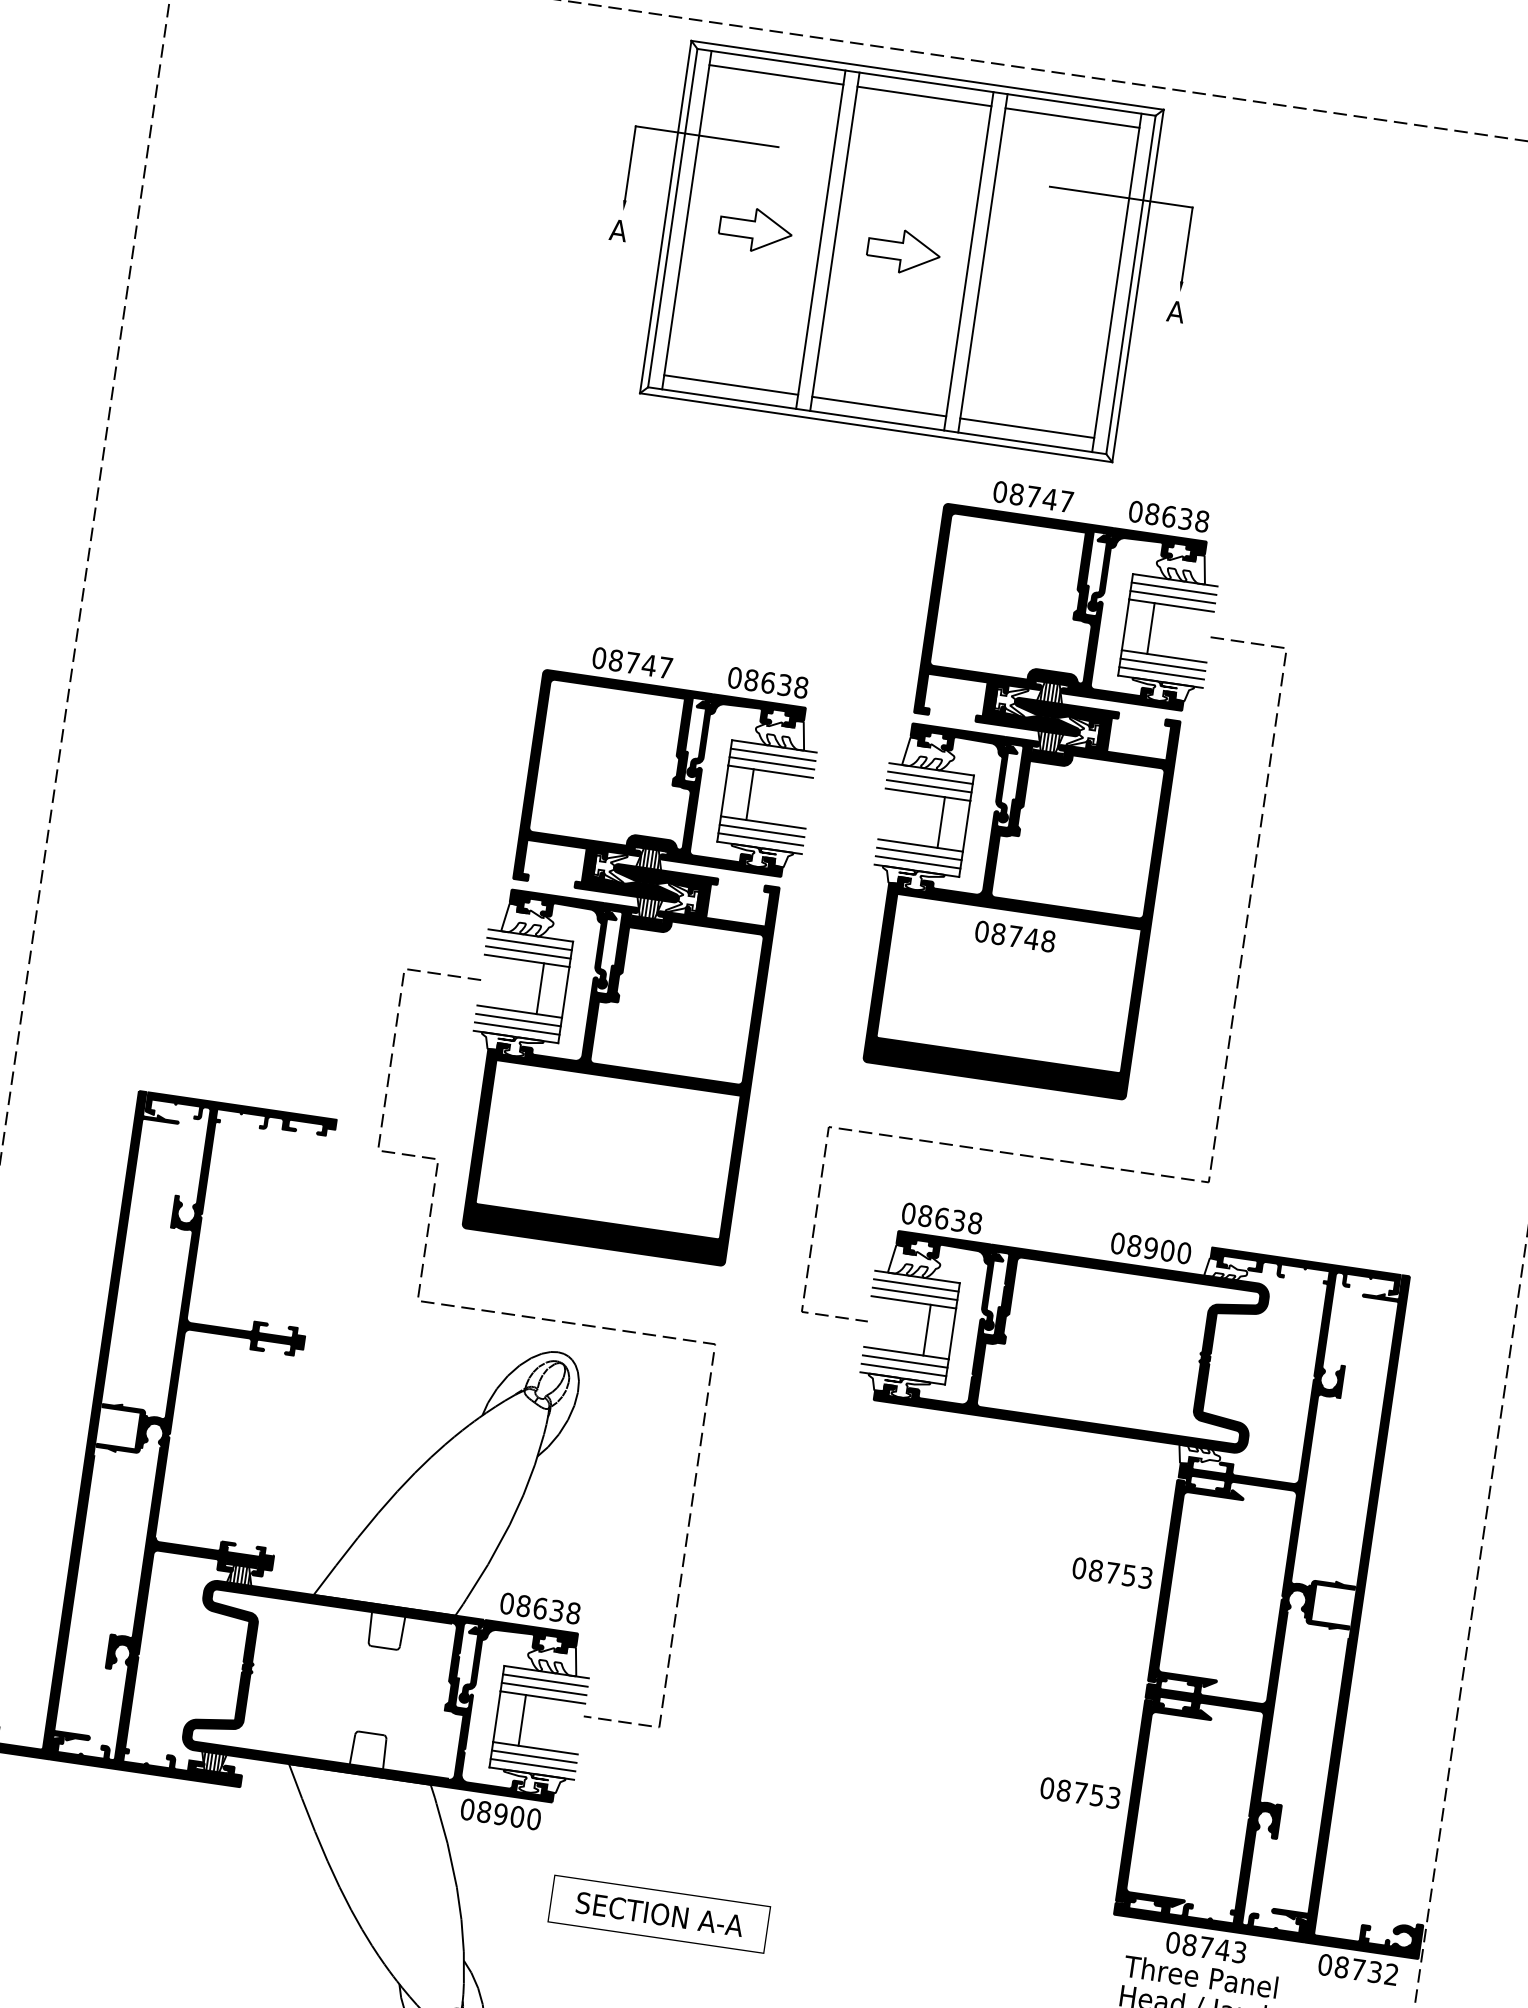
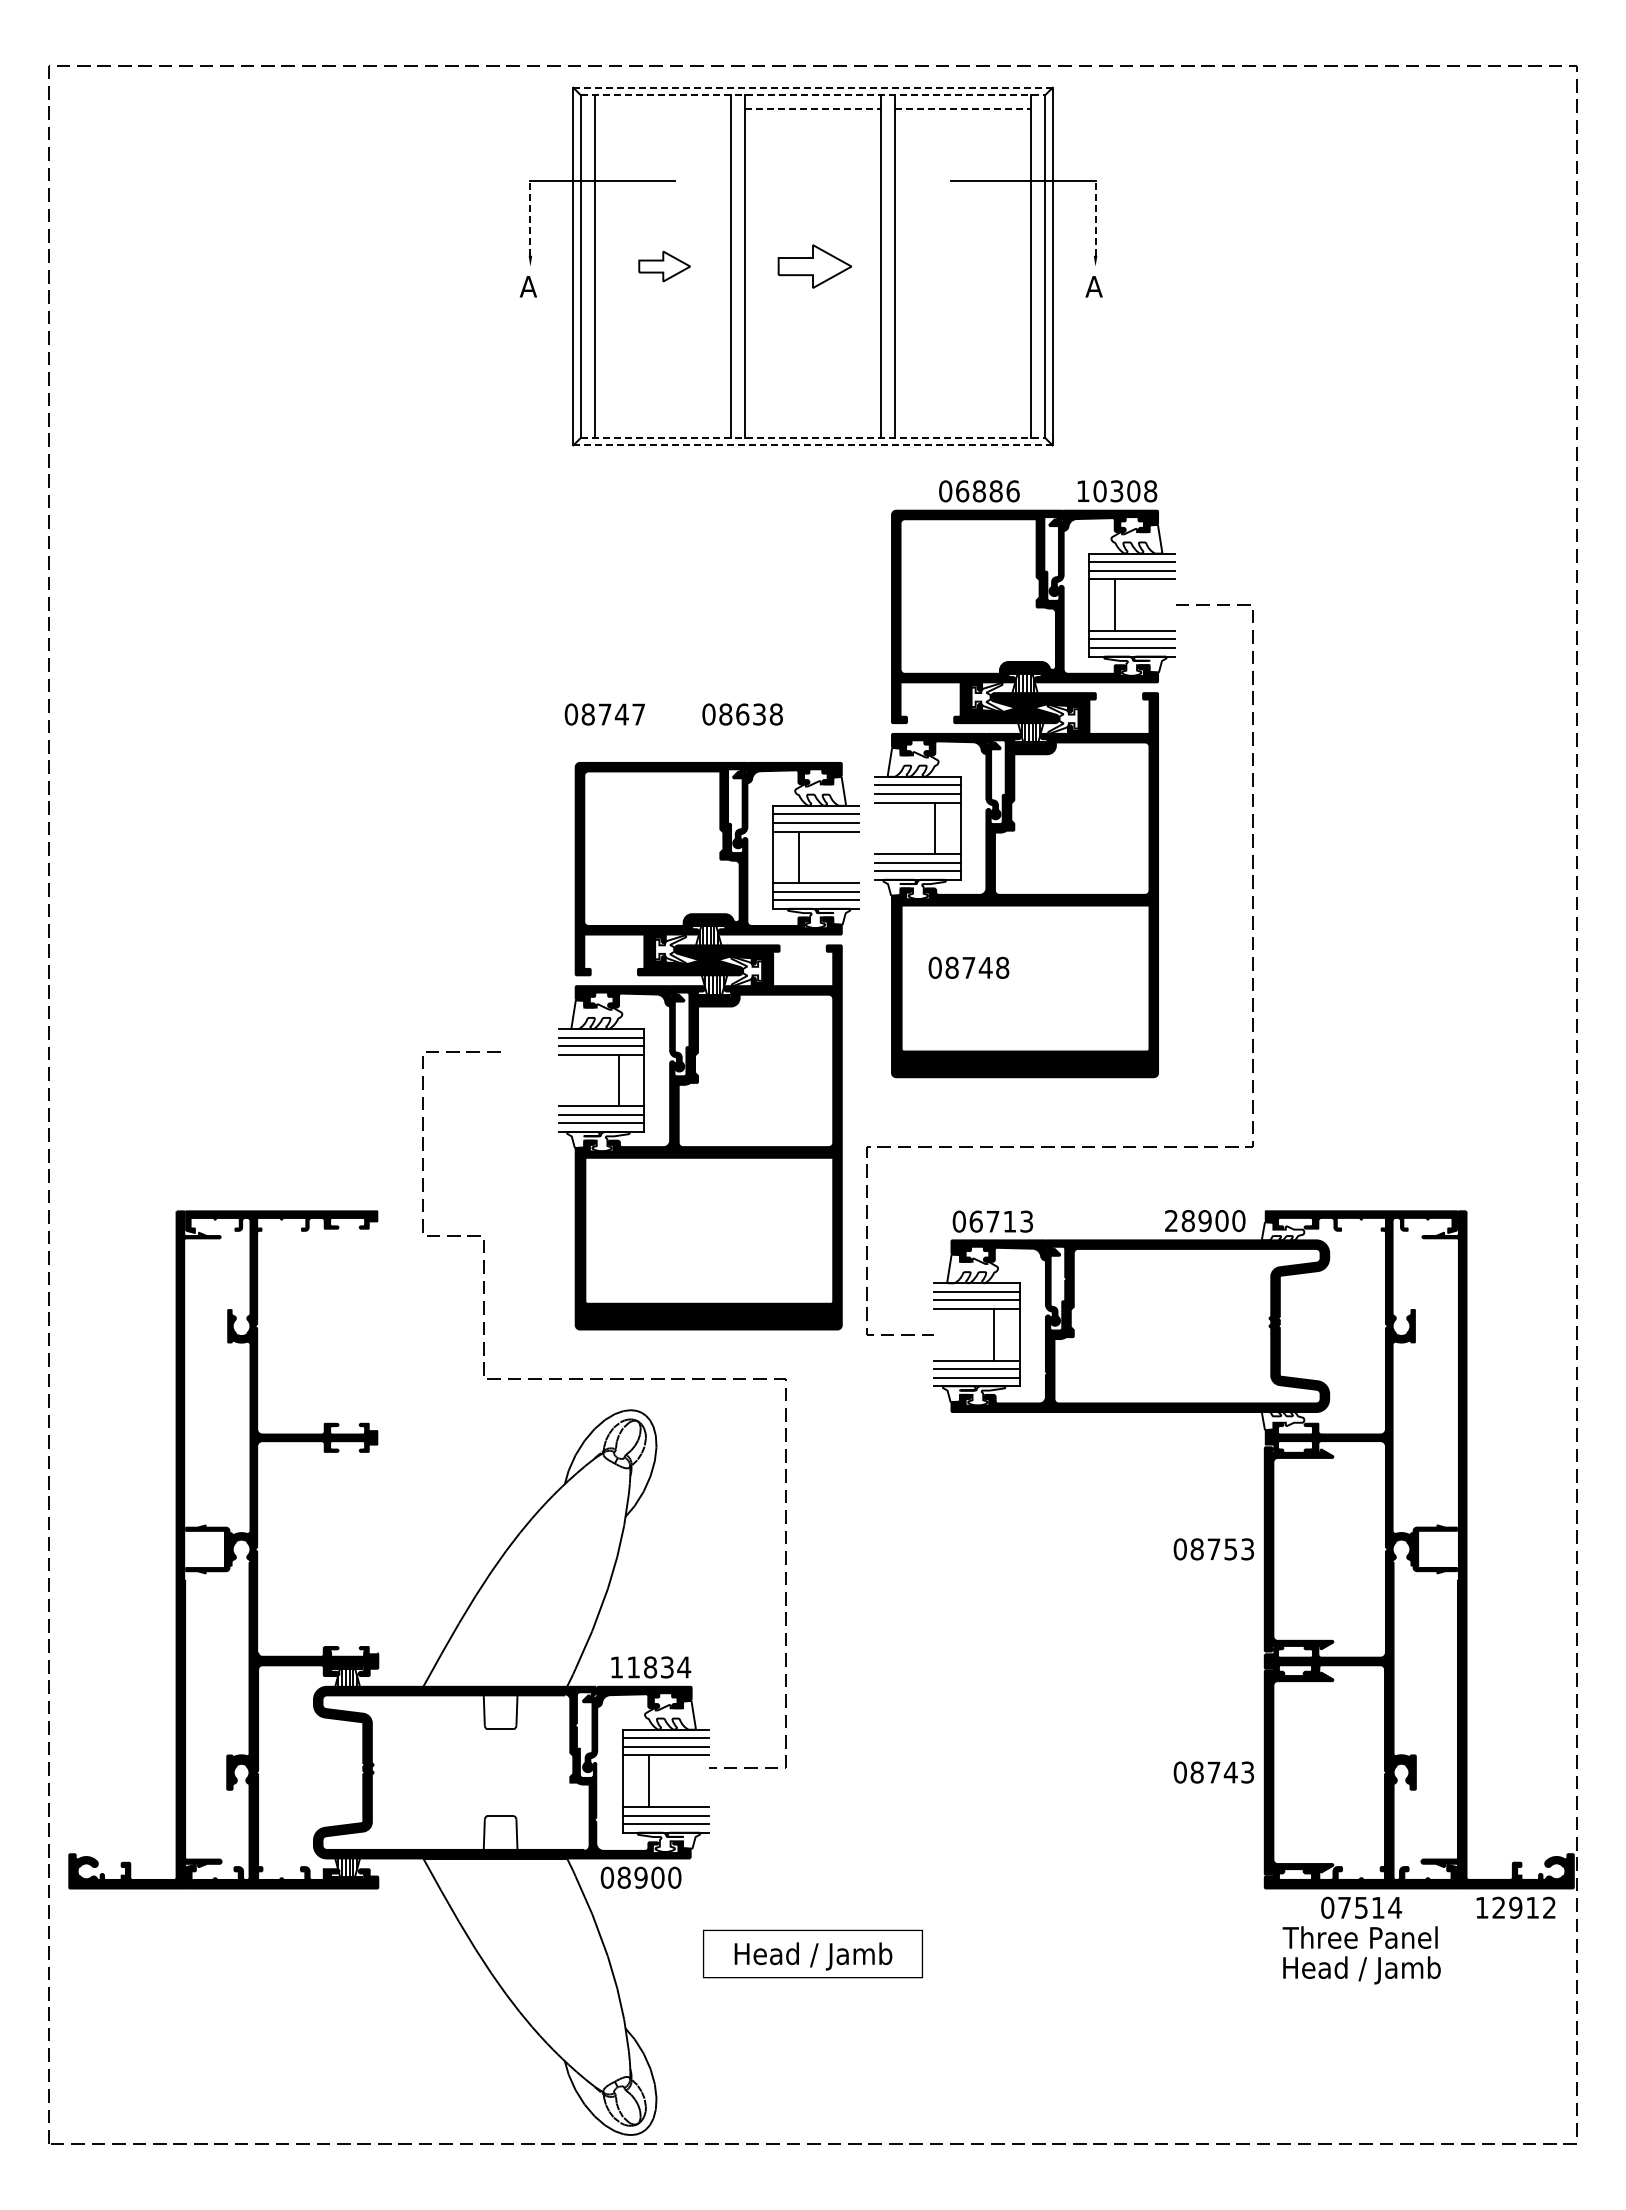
line: (776, 75) -> (662, 109), removed
line: (928, 75) -> (813, 87), solid -> dashed
line: (927, 82) -> (813, 94), solid -> dashed
line: (923, 96) -> (812, 109), solid -> dashed
line: (1072, 118) -> (963, 109), solid -> dashed
line: (630, 163) -> (530, 218), solid -> dashed
part: (755, 230) -> (664, 266), size x0.7
line: (1187, 244) -> (1095, 218), solid -> dashed
line: (731, 384) -> (662, 423), removed
line: (878, 406) -> (812, 423), removed
line: (877, 421) -> (813, 438), solid -> dashed
line: (876, 427) -> (813, 445), solid -> dashed
line: (1027, 427) -> (963, 423), removed
text: (1041, 498) -> (987, 491), 08747 -> 06886
text: (1160, 515) -> (1108, 491), 08638 -> 10308
text: (1014, 936) -> (968, 967), moved
part: (633, 968) -> (708, 1046), moved
text: (950, 1219) -> (1001, 1221), 08638 -> 06713
text: (1117, 1244) -> (1171, 1221), 08900 -> 28900
text: (540, 1608) -> (650, 1667), 08638 -> 11834
text: (1096, 1795) -> (1230, 1772), 08753 -> 08743
text: (659, 1916) -> (813, 1956), SECTION A-A -> Head / Jamb
text: (1215, 1948) -> (1370, 1907), 08743 -> 07514
text: (1349, 1968) -> (1506, 1907), 08732 -> 12912

